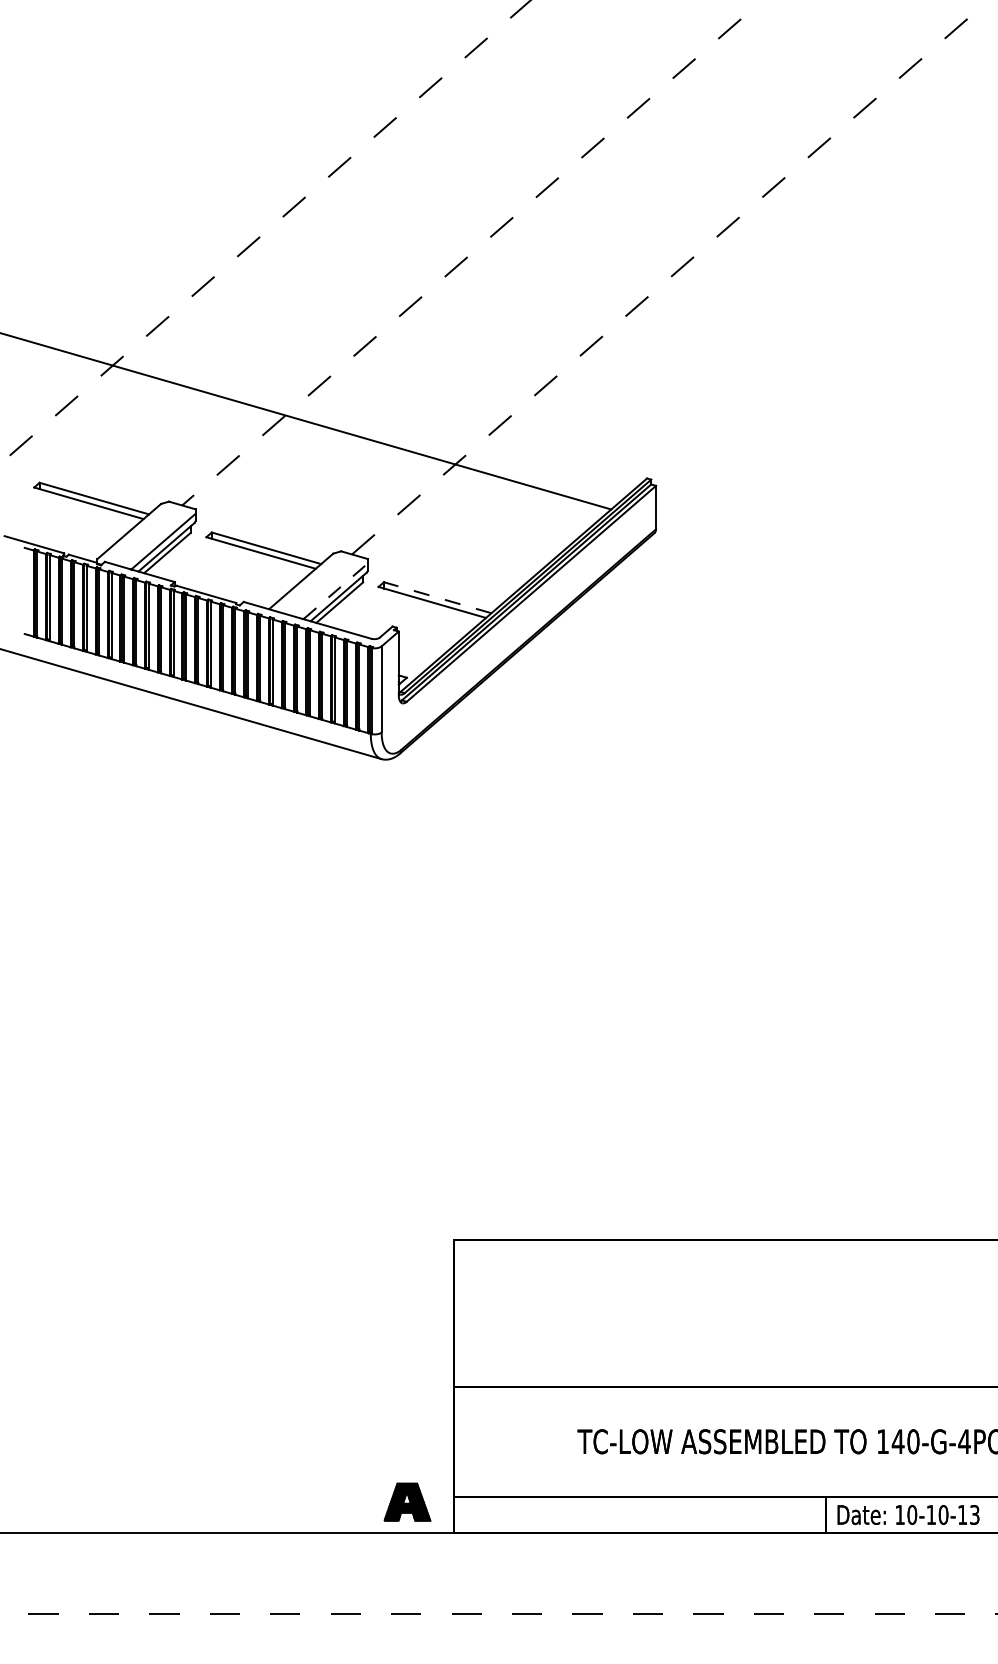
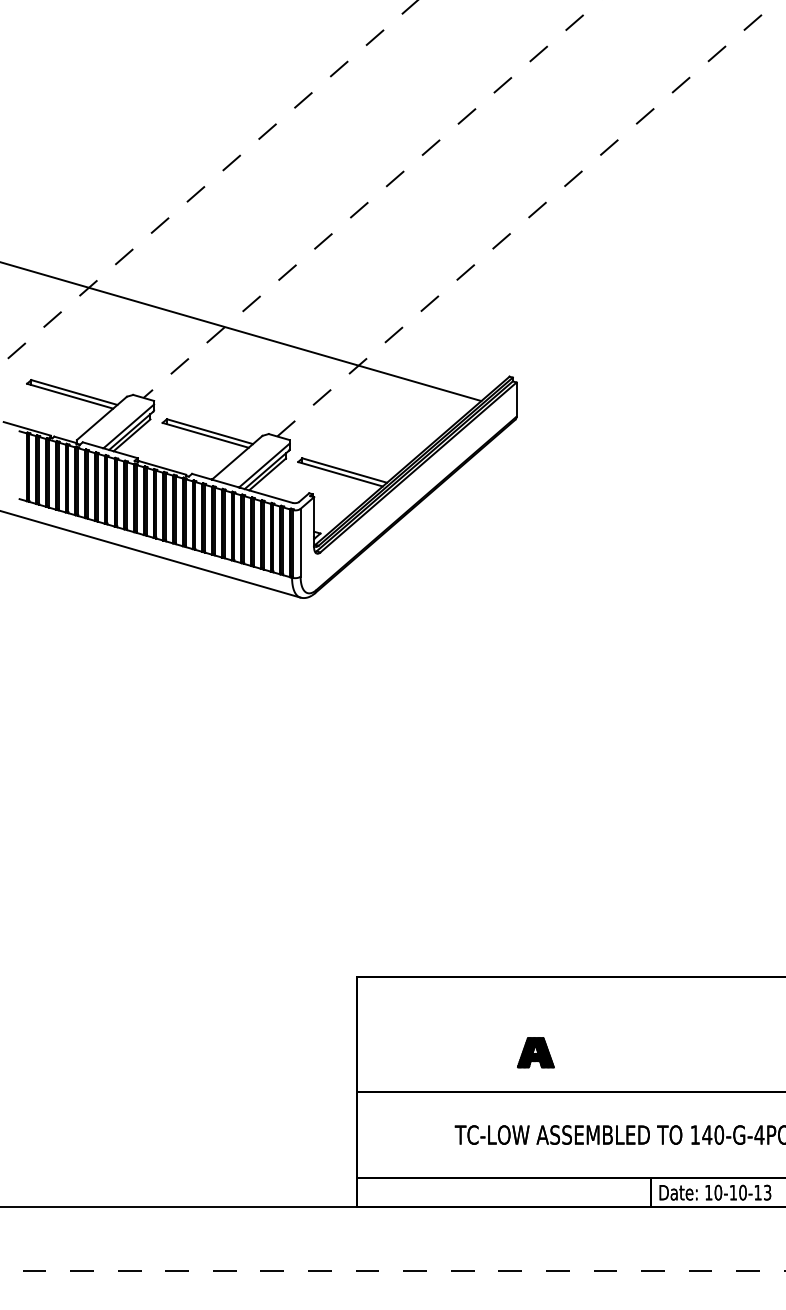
line: (336, 590) -> (265, 464), dashed -> solid
line: (437, 597) -> (344, 470), dashed -> solid
part: (407, 1501) -> (535, 1052), moved

